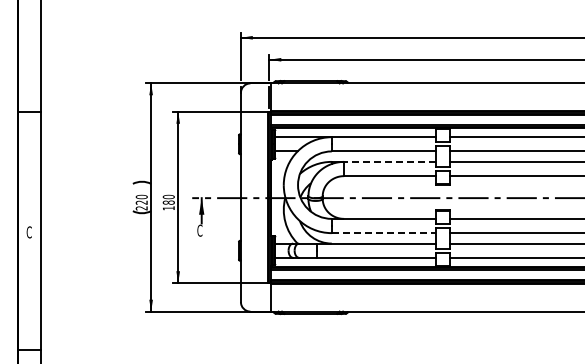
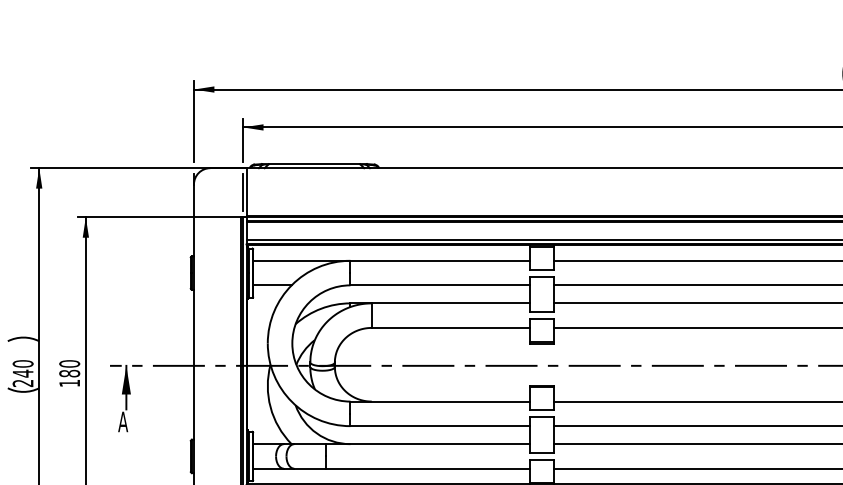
line: (389, 161) -> (449, 302), dashed -> solid
text: (141, 202) -> (22, 373), 220 -> 240
text: (199, 230) -> (122, 421), C -> A
line: (384, 233) -> (441, 426), dashed -> solid

